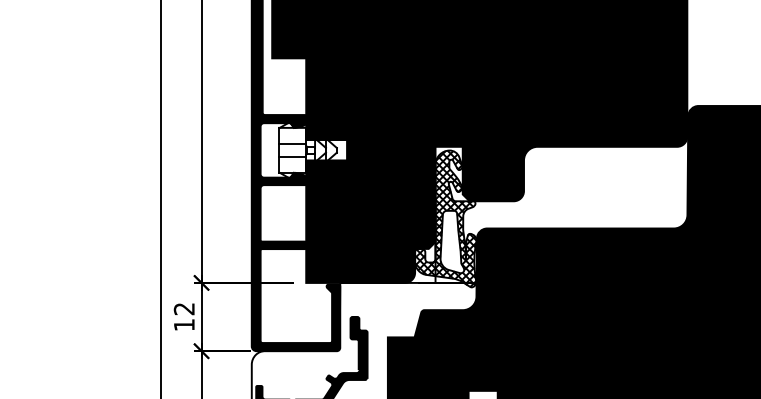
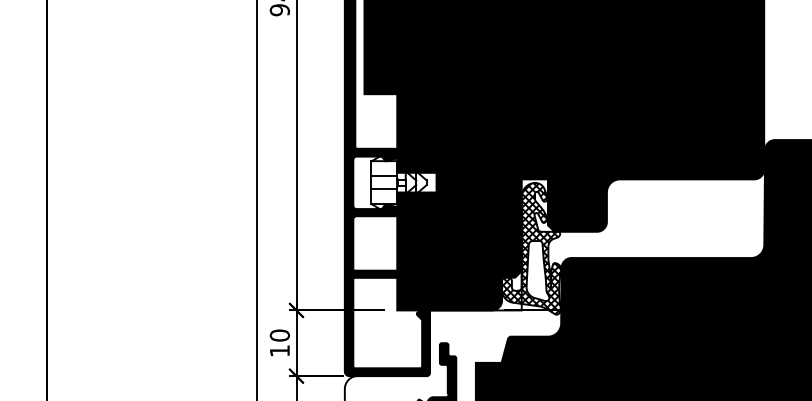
text: (183, 308) -> (279, 335), 12 -> 10

